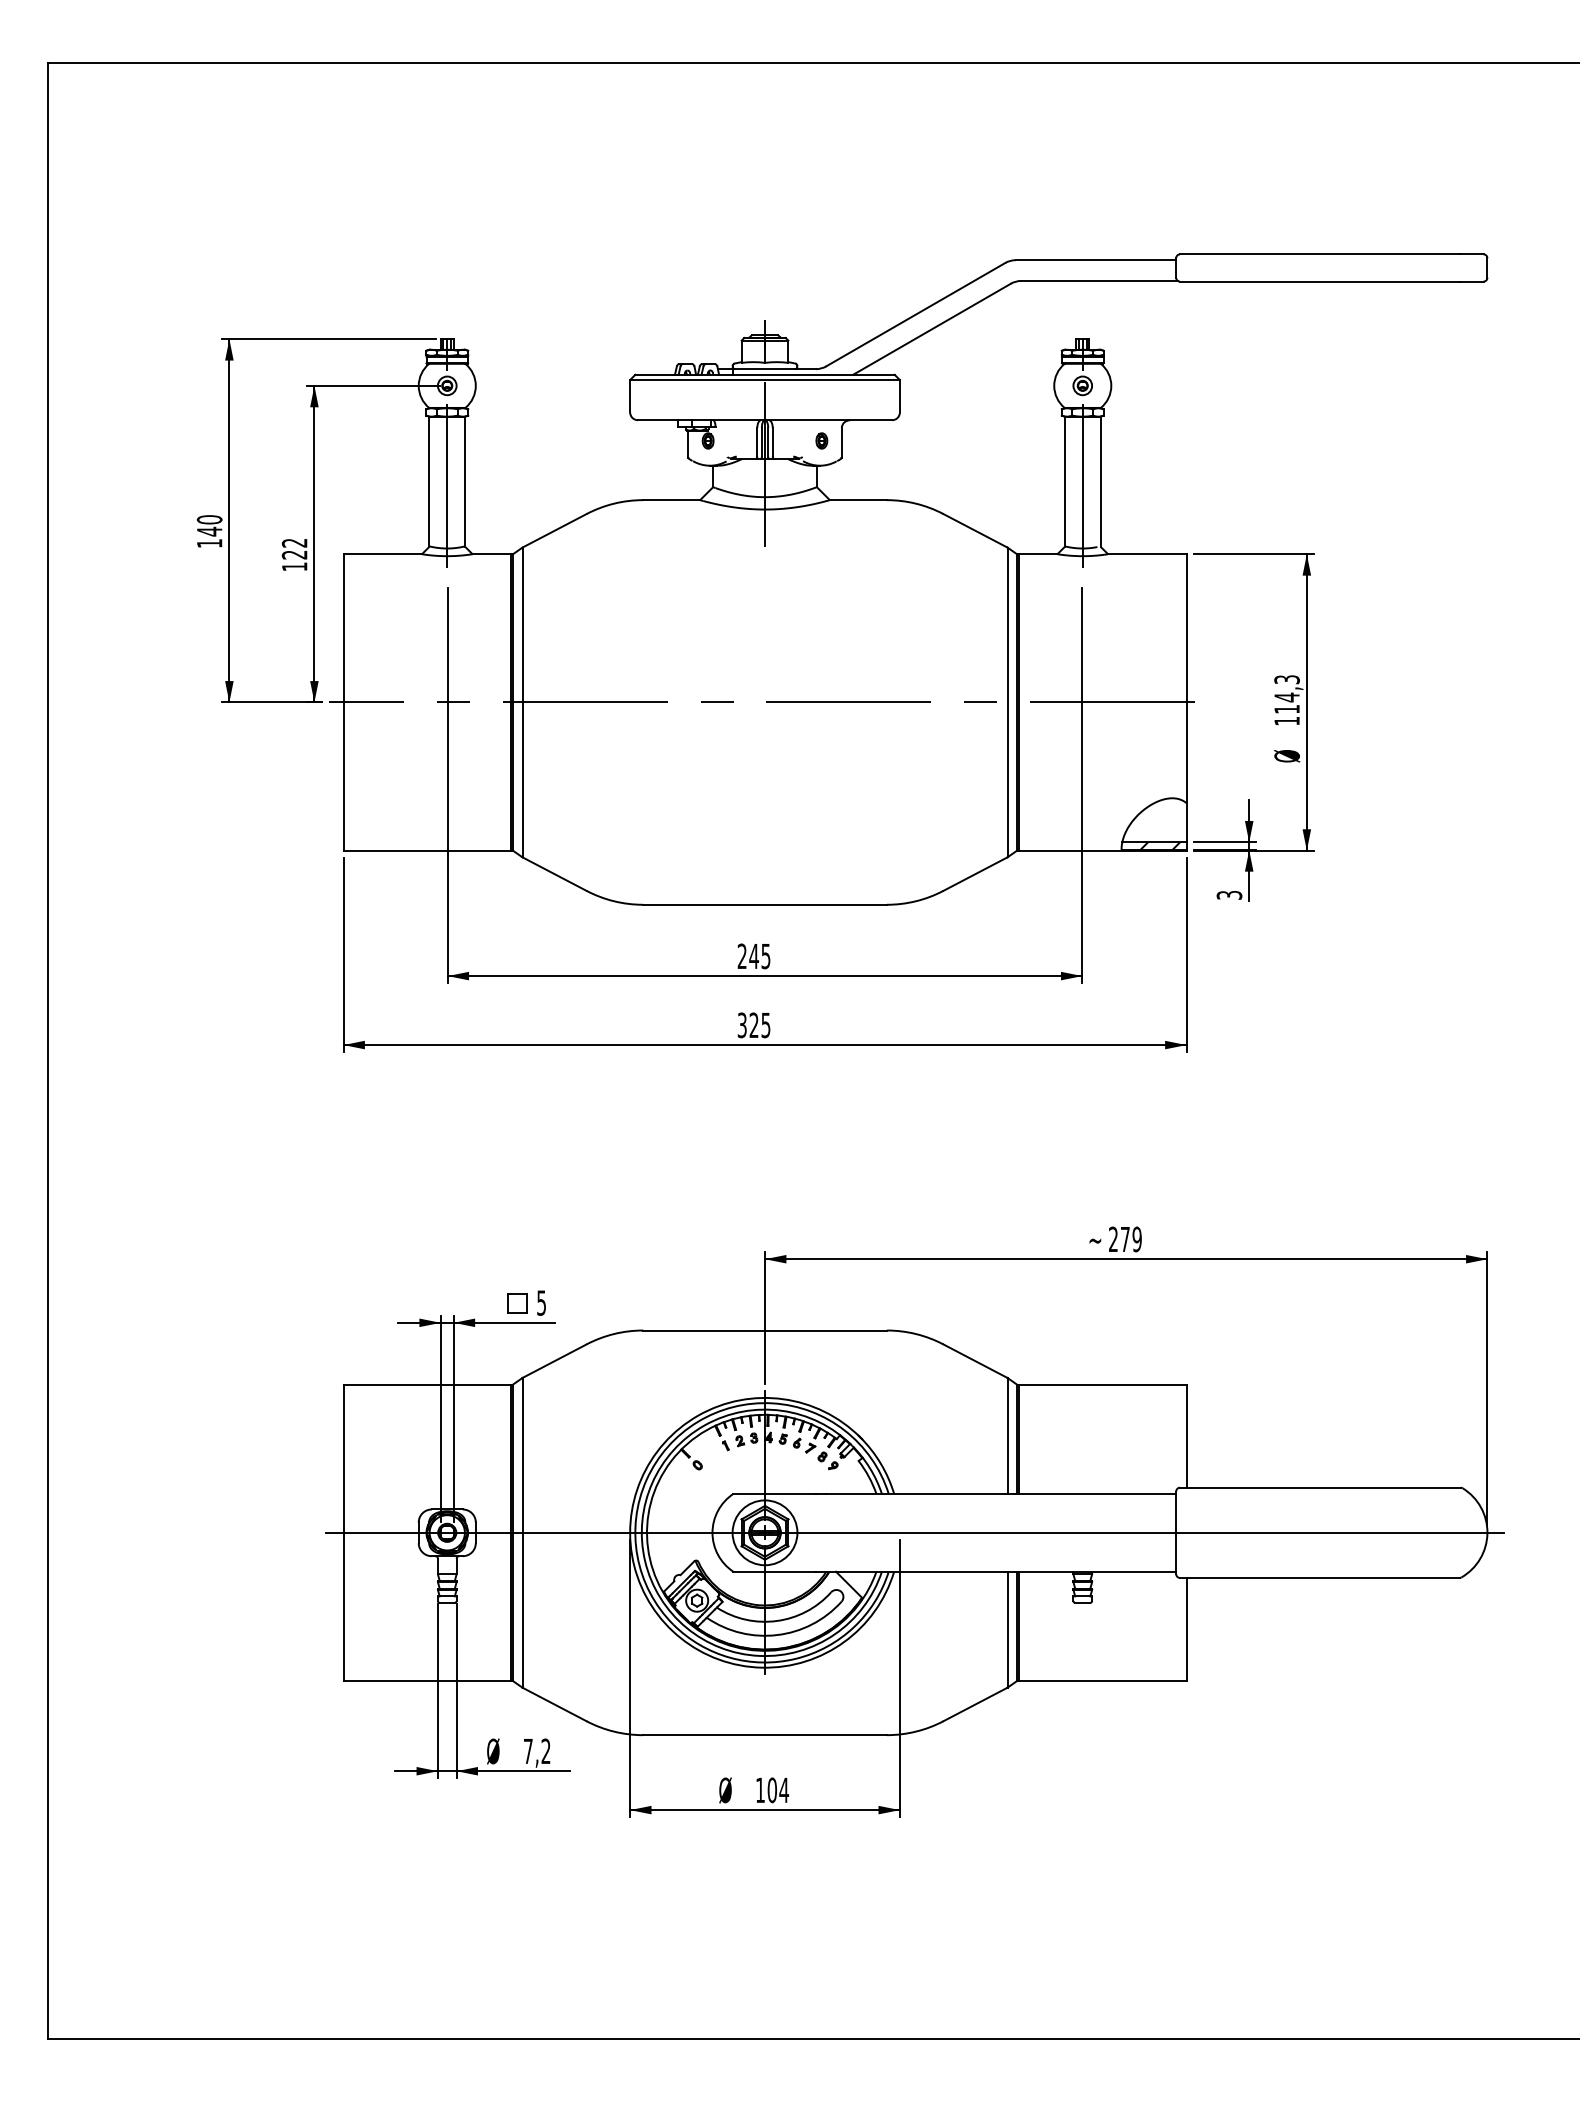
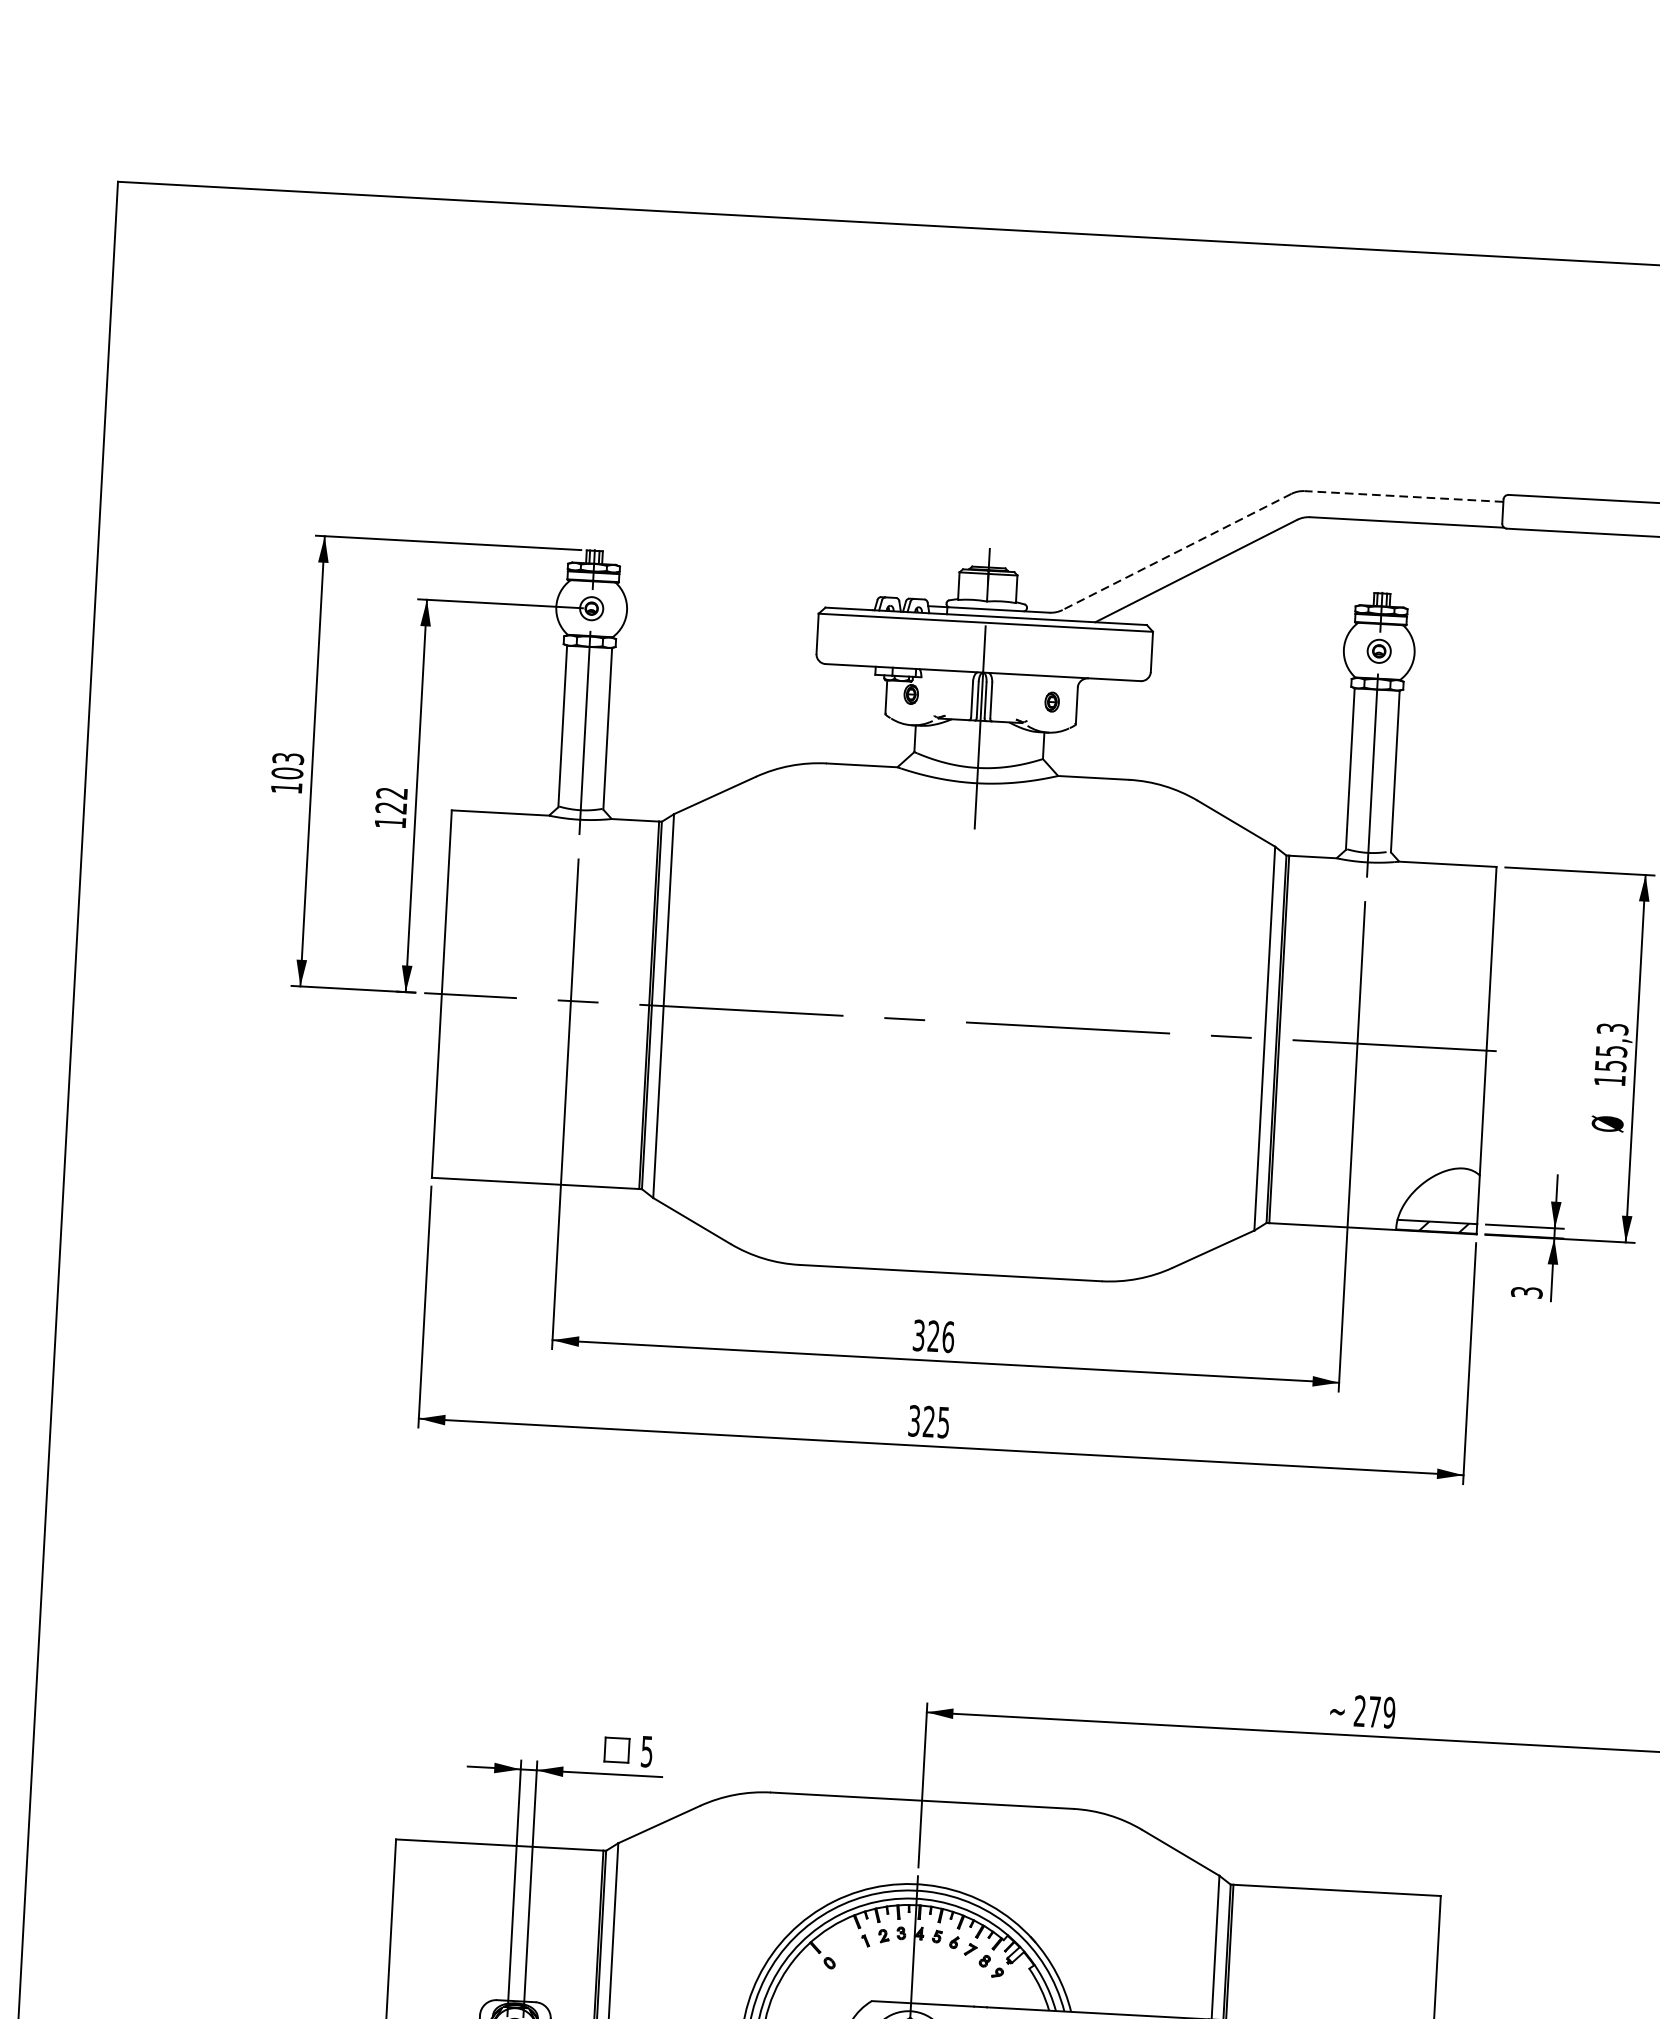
line: (1095, 260) -> (1403, 496), solid -> dashed
line: (915, 314) -> (1176, 551), solid -> dashed
text: (209, 525) -> (287, 765), 140 -> 103
text: (1286, 702) -> (1610, 1057), 114,3 -> 155,3
text: (753, 956) -> (932, 1336), 245 -> 326

